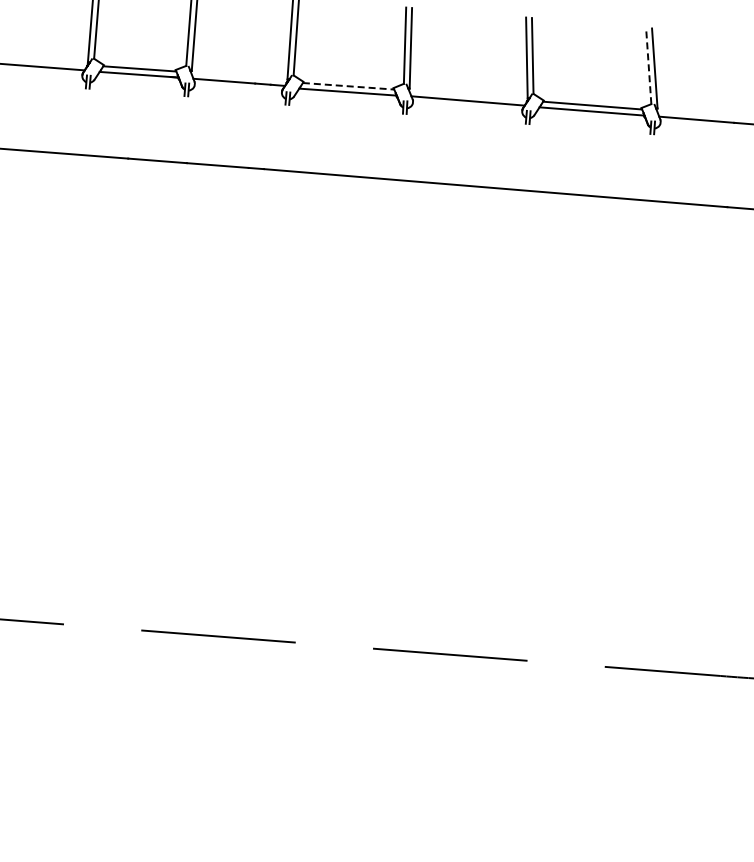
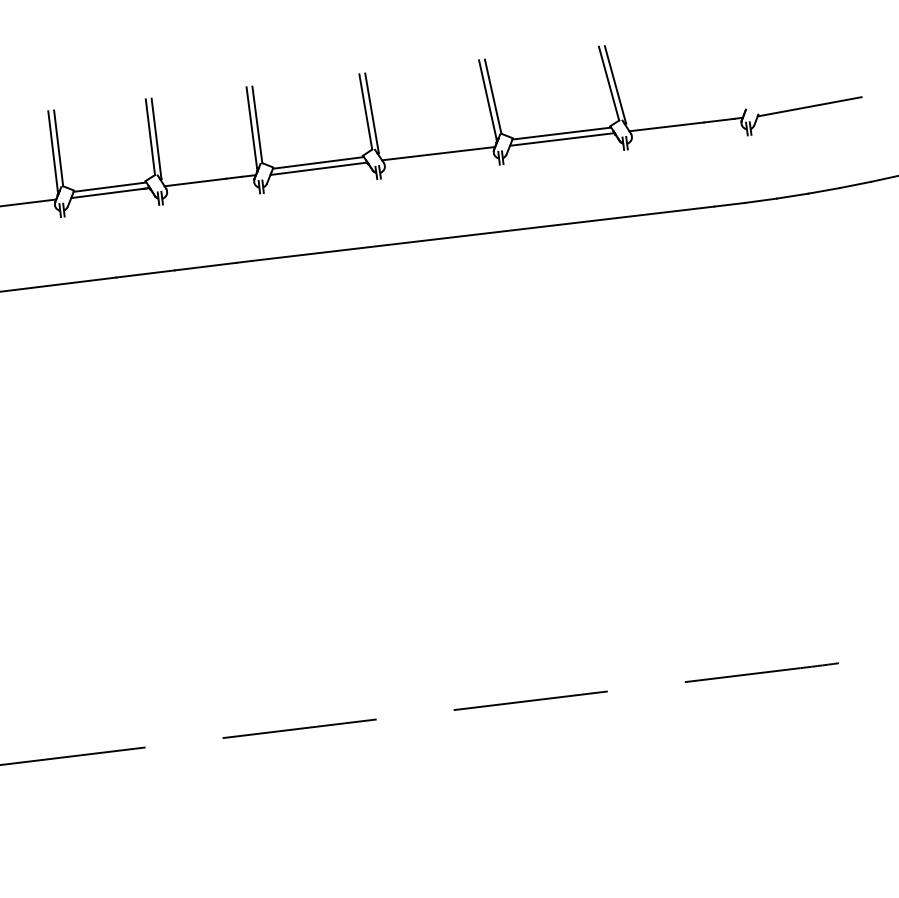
line: (648, 65) -> (608, 83), dashed -> solid
line: (348, 85) -> (318, 162), dashed -> solid

